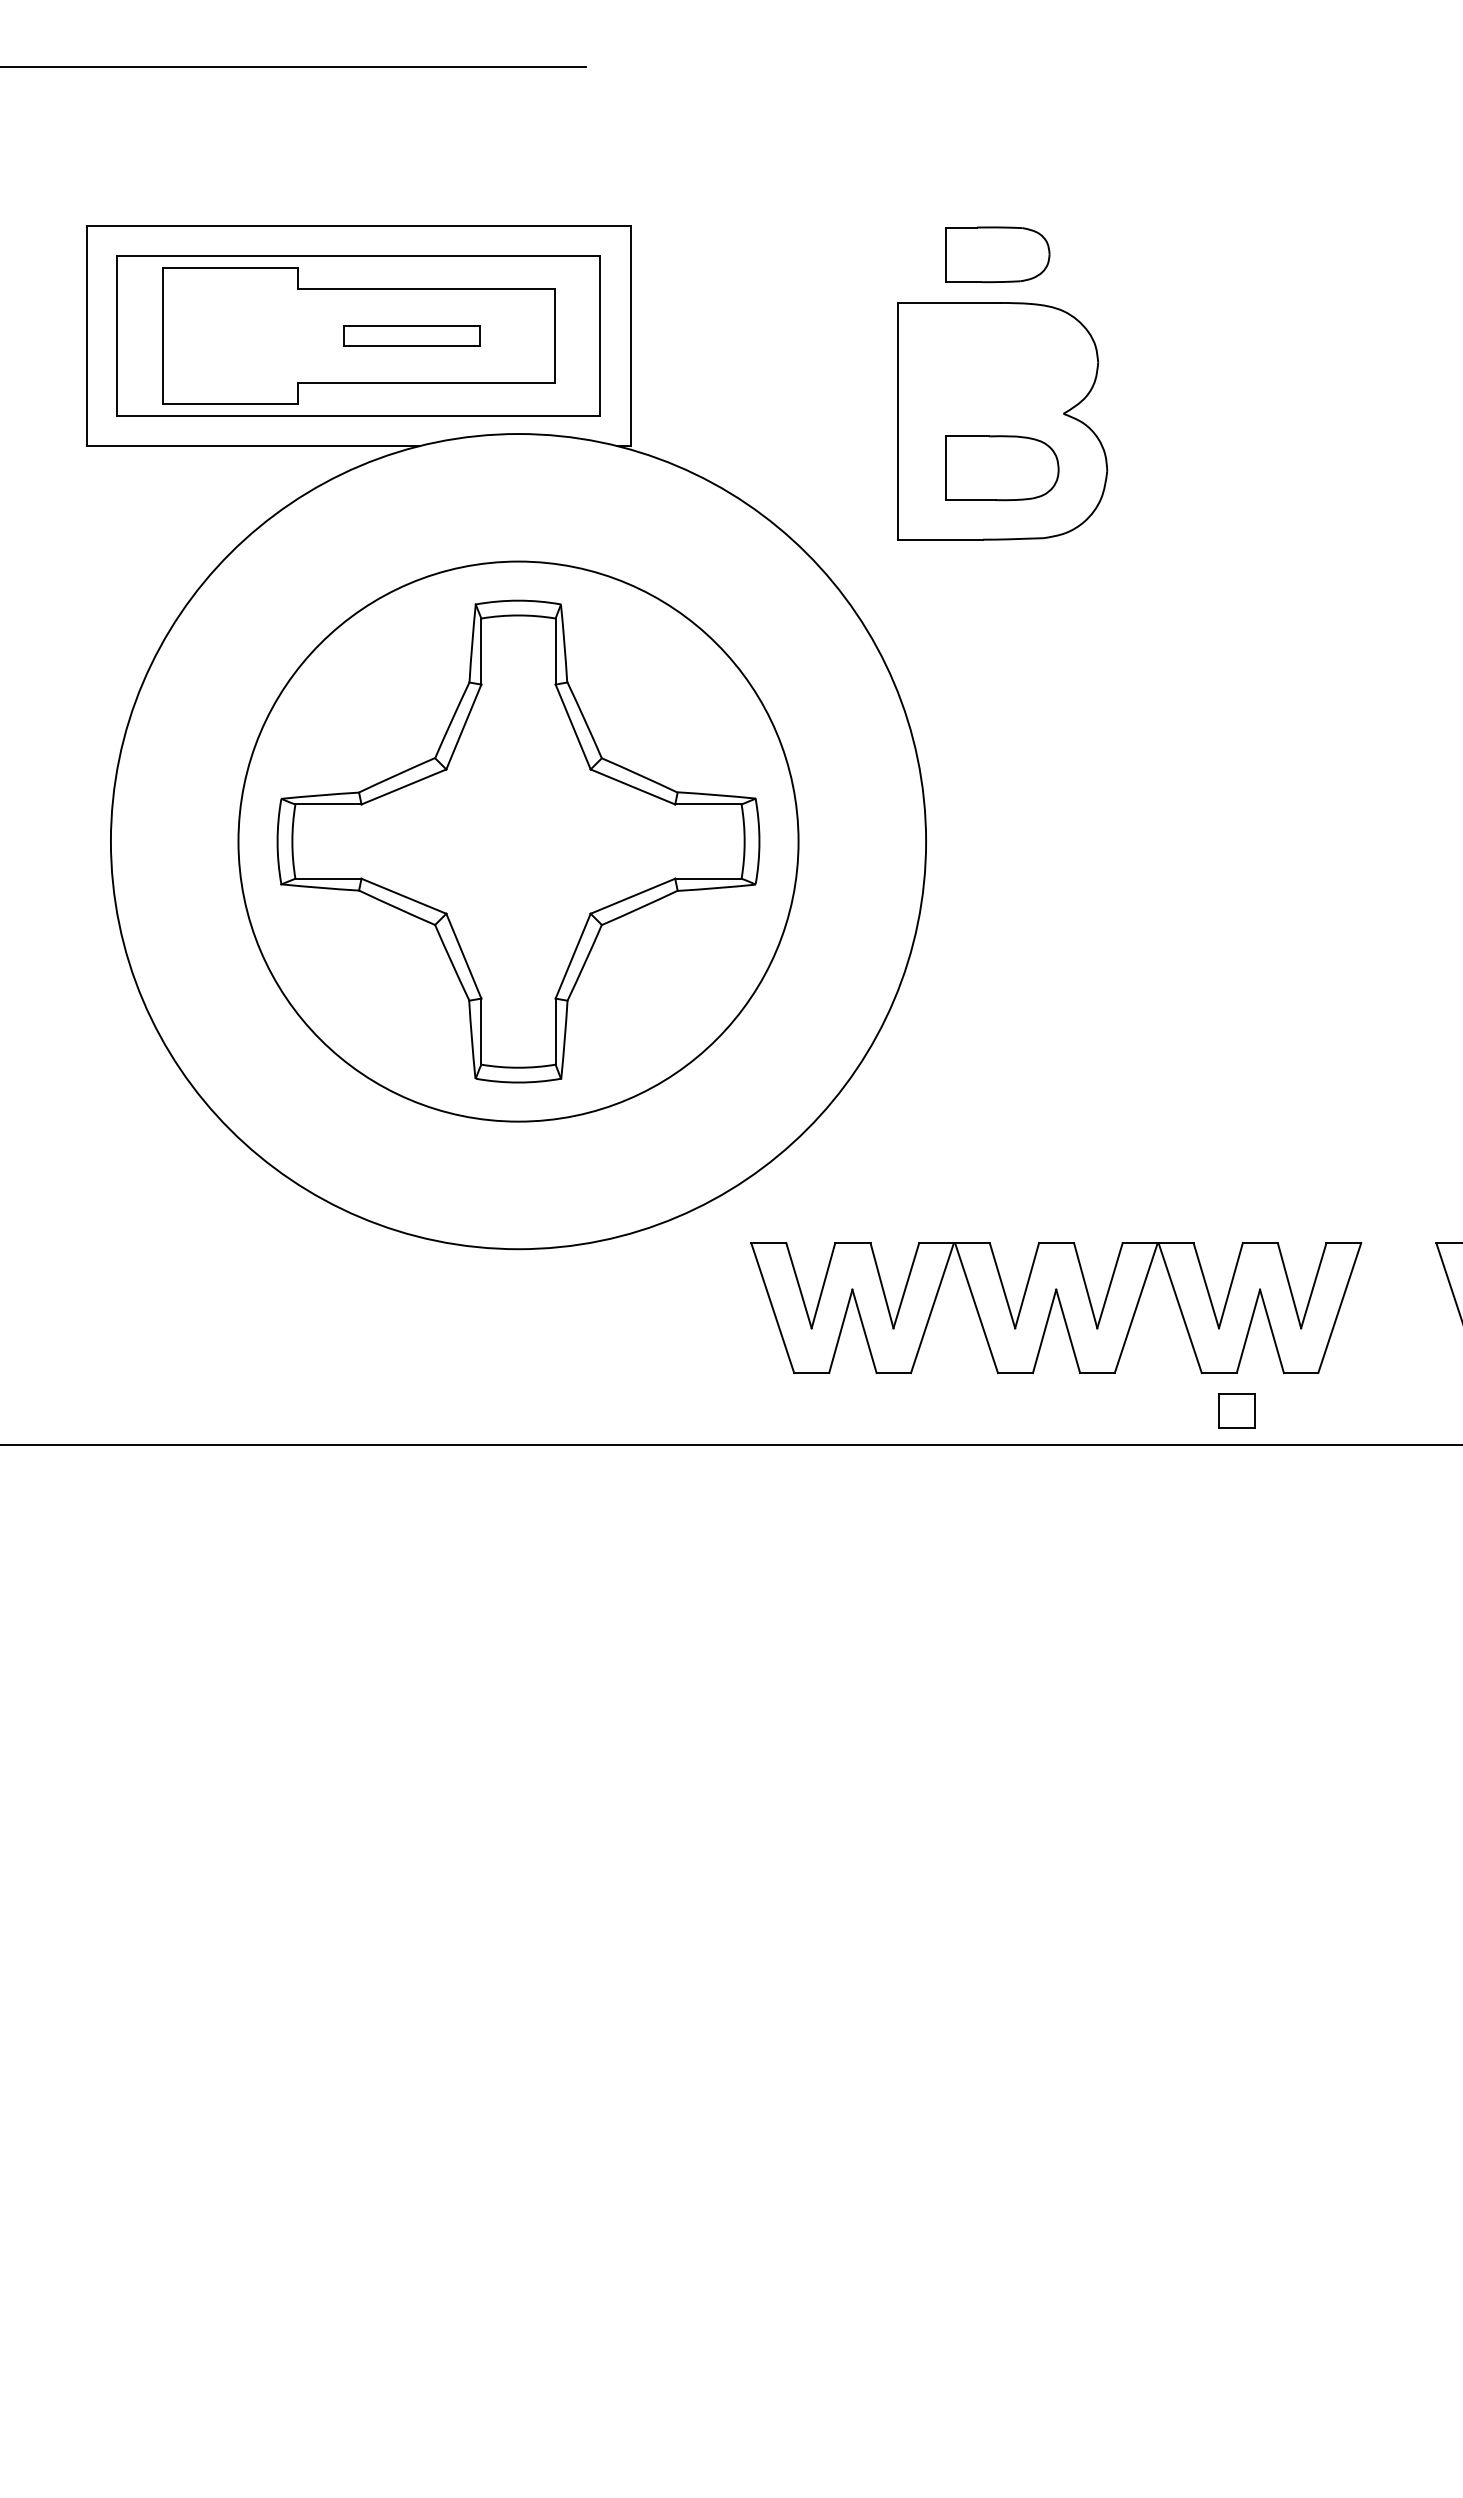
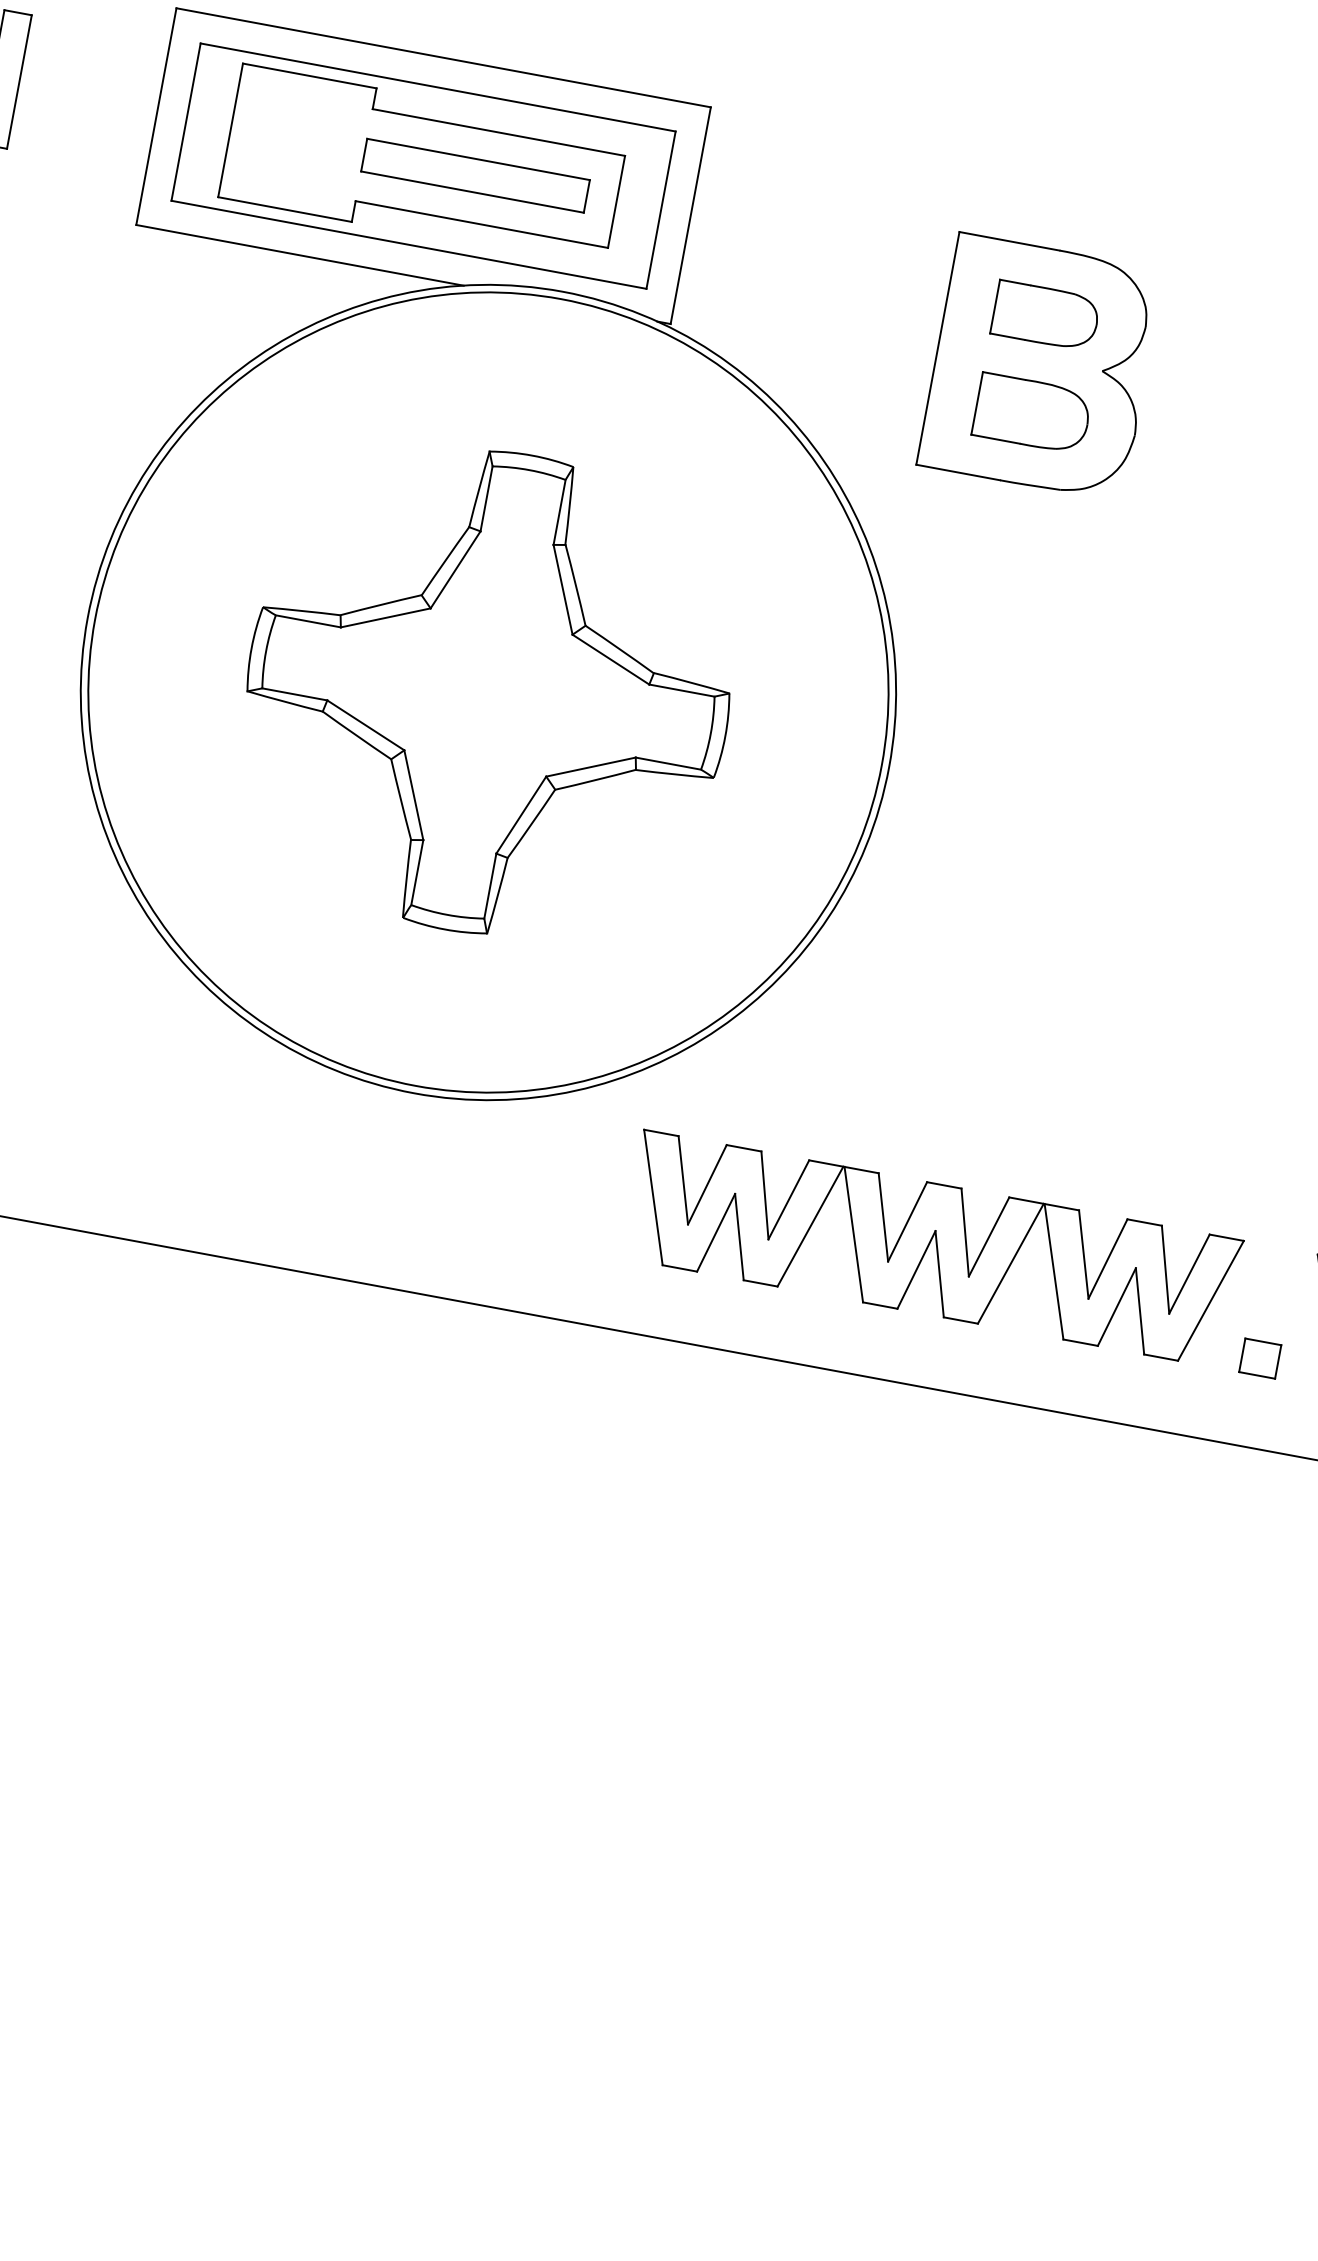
part: (997, 254) -> (1045, 315), moved
part: (411, 335) -> (475, 175), size x1.67
circle: (518, 841) -> (488, 692), size x1.43
part: (1236, 1410) -> (1260, 1358), moved

